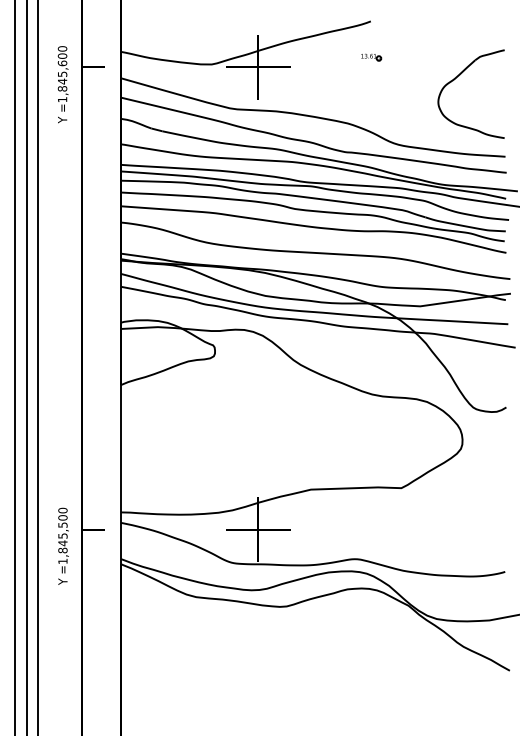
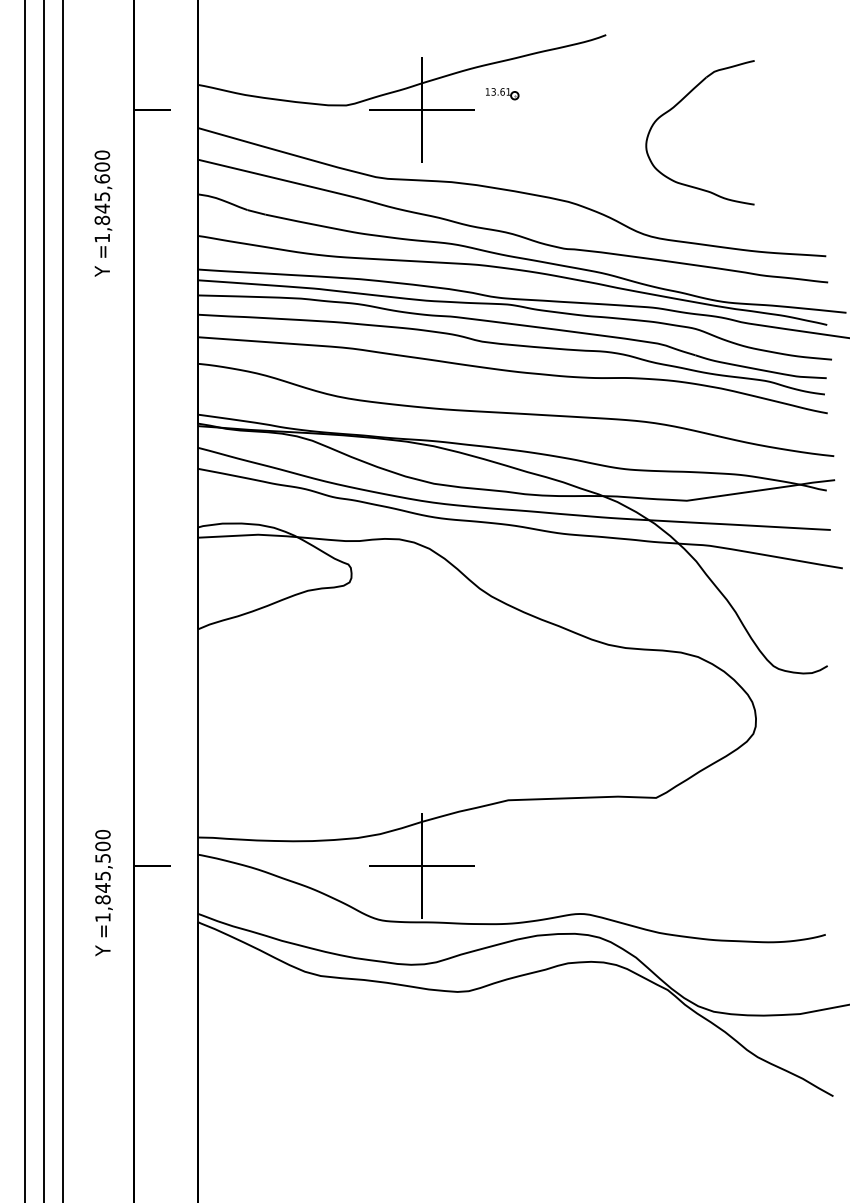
part: (371, 57) -> (502, 94), moved
part: (456, 78) -> (675, 107), moved
text: (62, 84) -> (102, 213), moved

